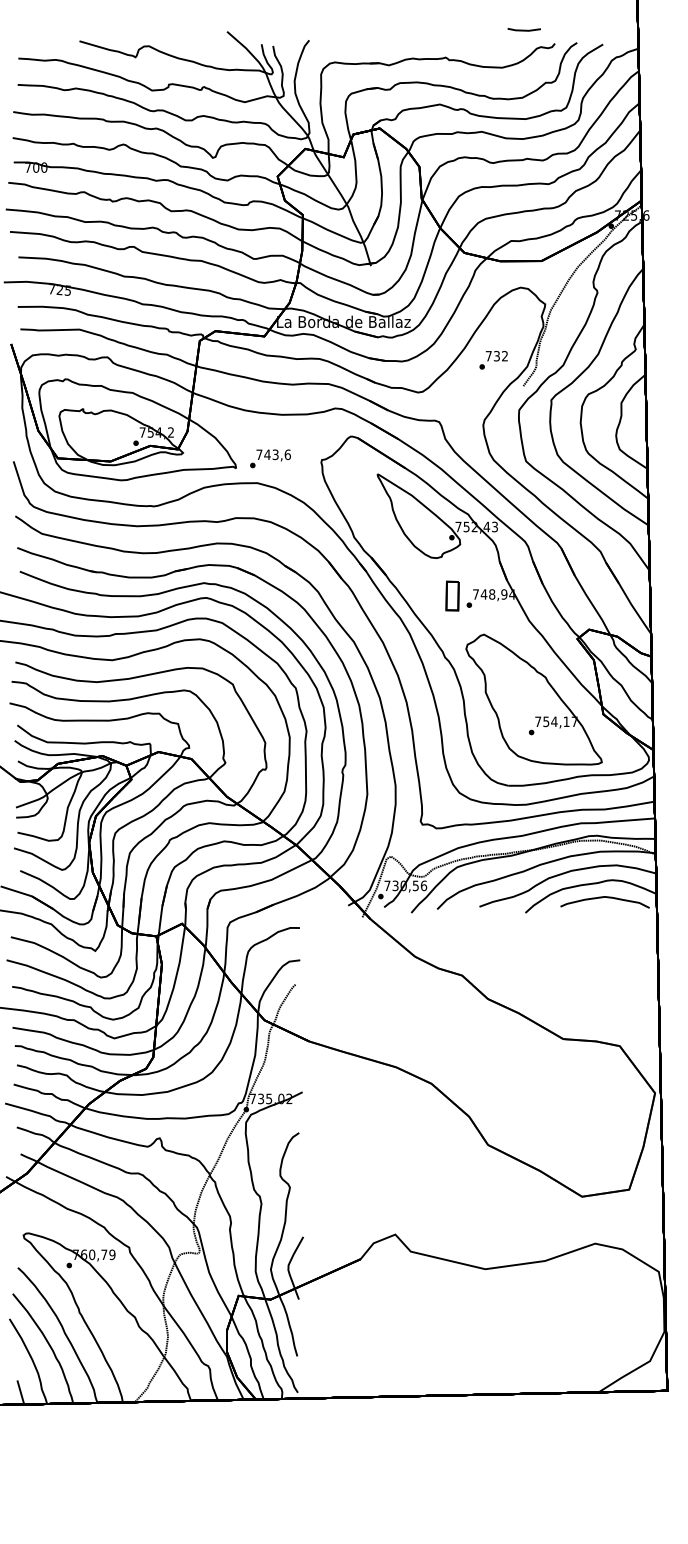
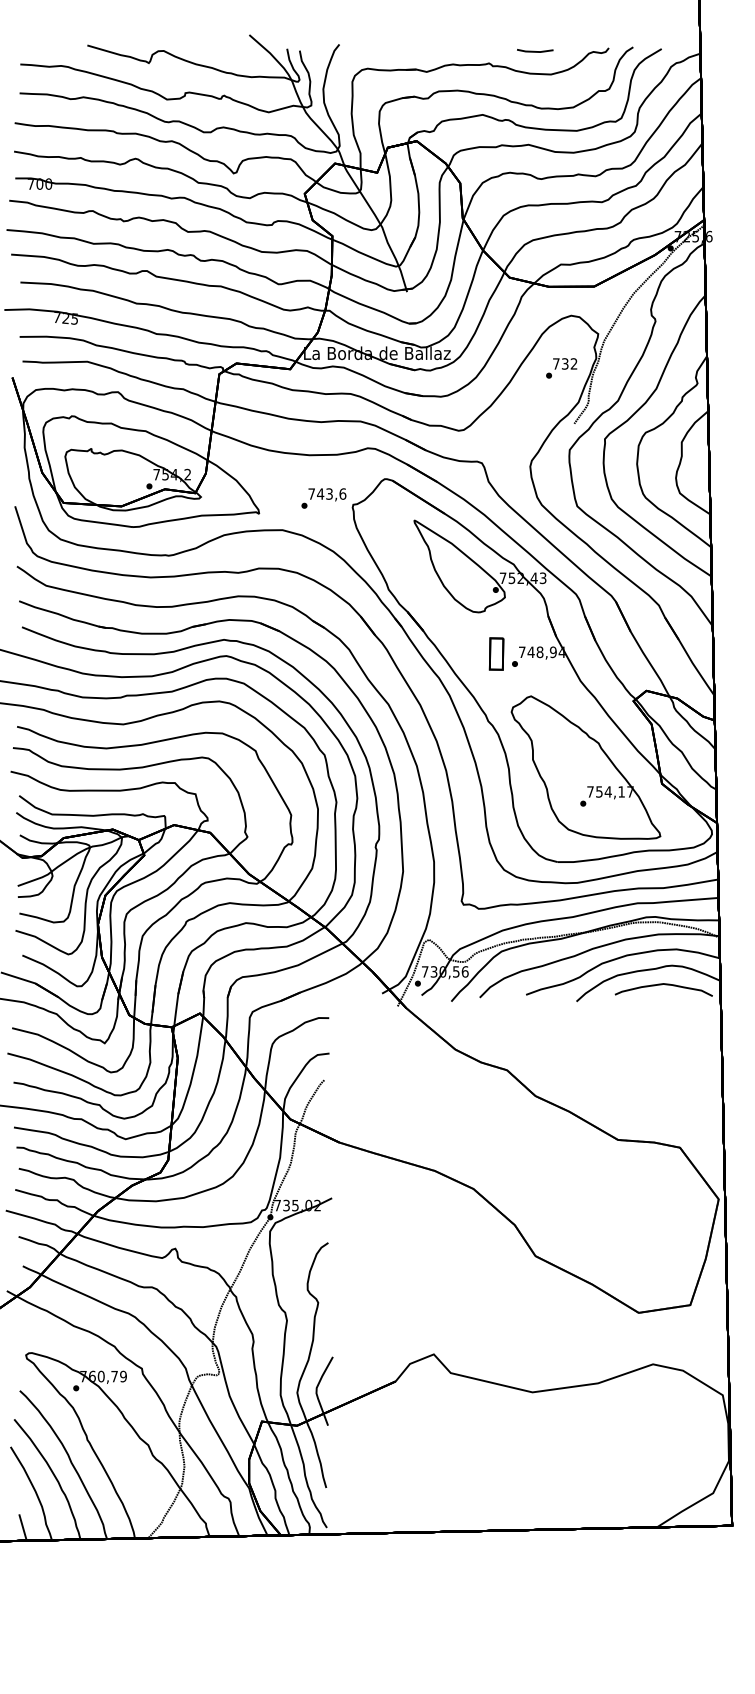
line: (523, 29) -> (534, 50), moved
text: (493, 360) -> (561, 368), moved
text: (270, 458) -> (323, 498), moved

